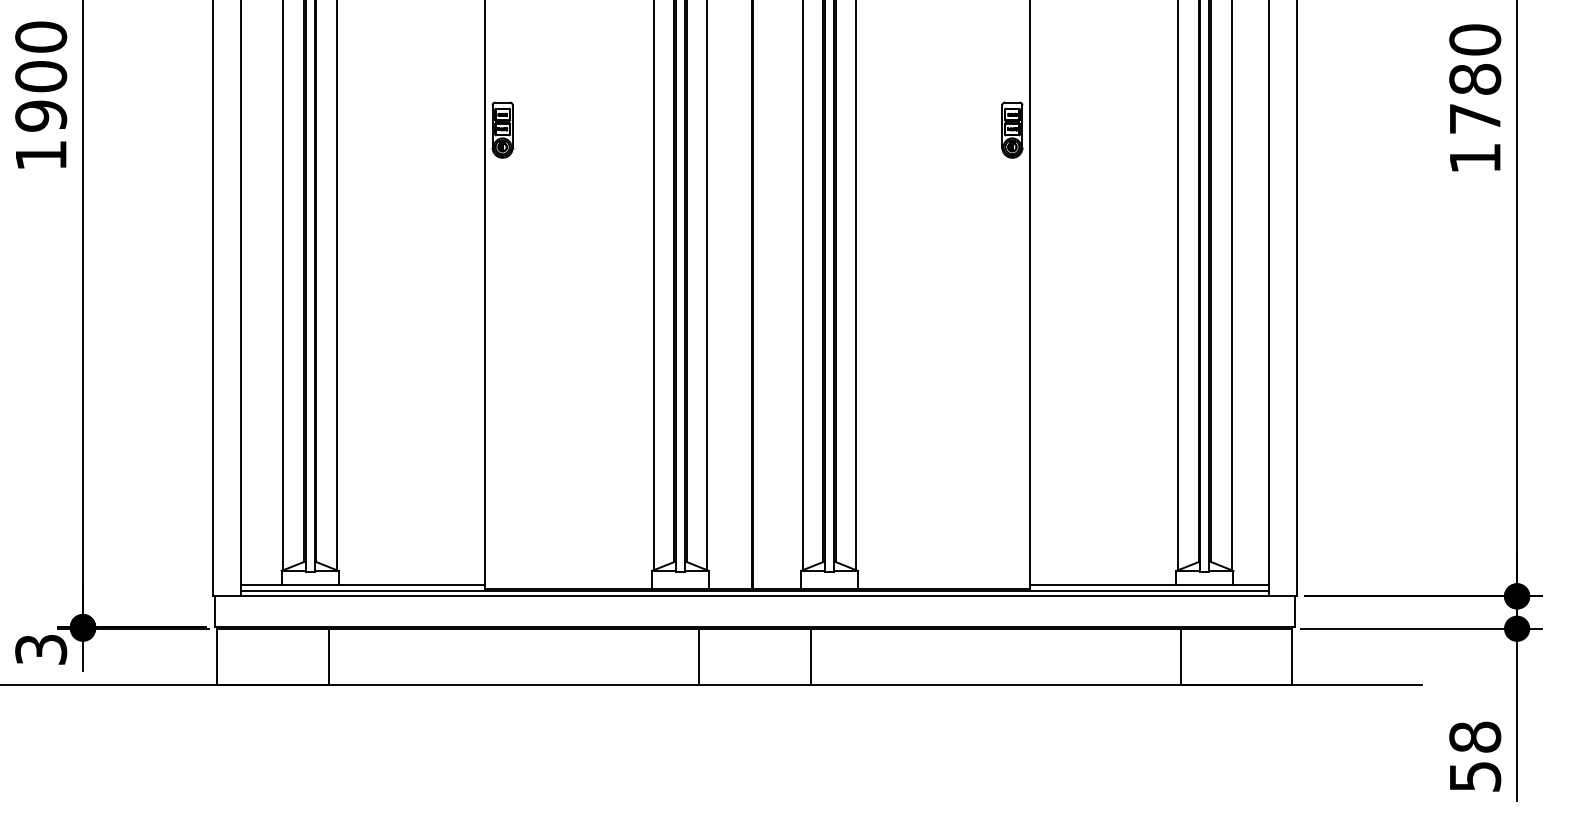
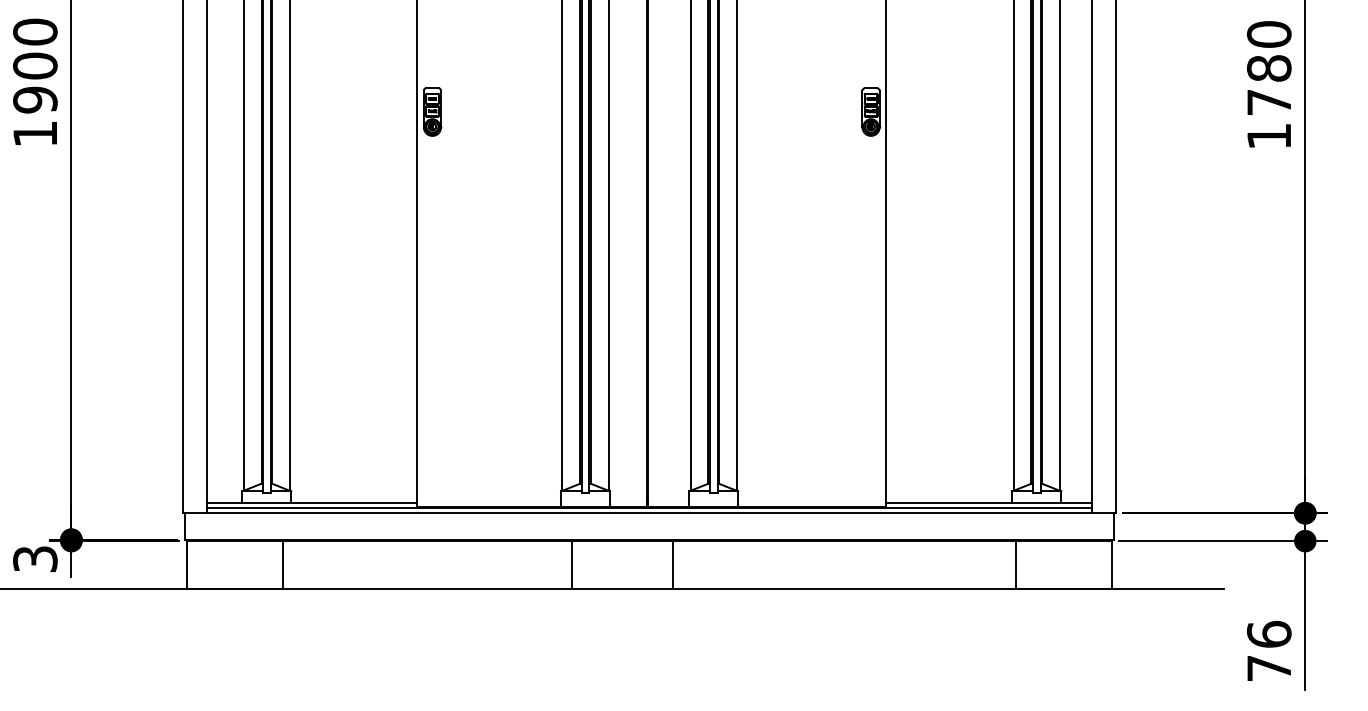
line: (699, 657) -> (572, 565), moved
line: (810, 657) -> (673, 565), moved
text: (1474, 755) -> (1268, 650), 58 -> 76

